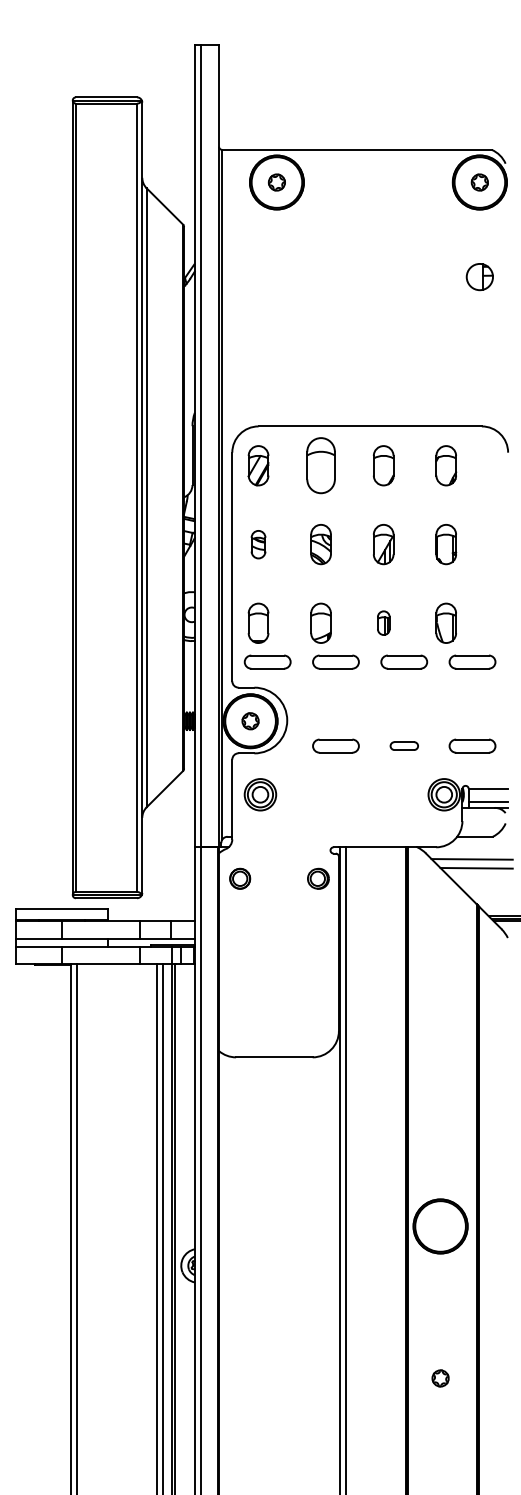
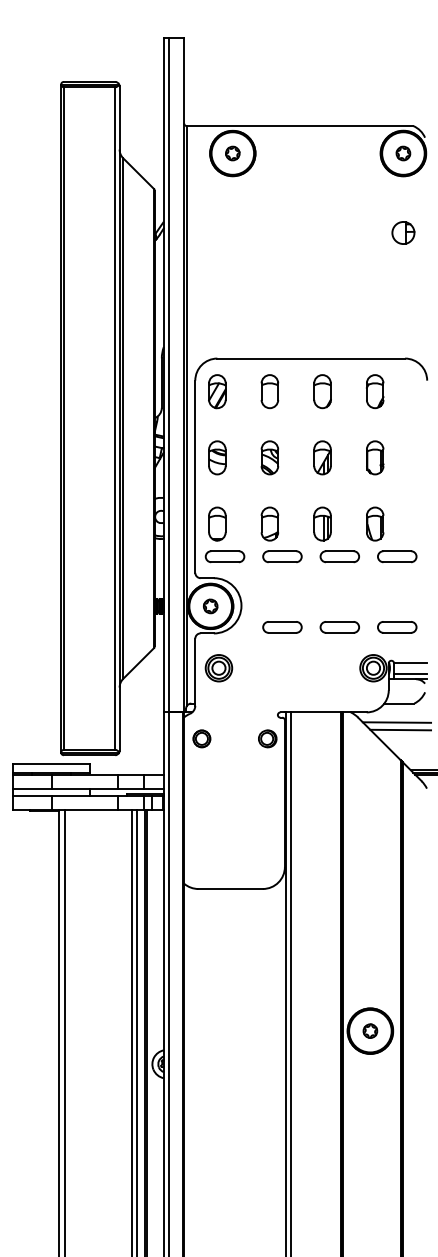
part: (320, 465) -> (269, 391), size x0.71
part: (258, 544) -> (217, 457), size x1.43
part: (383, 622) -> (322, 523), size x1.67
part: (404, 745) -> (340, 626), size x1.67
part: (440, 1378) -> (370, 1031), moved

